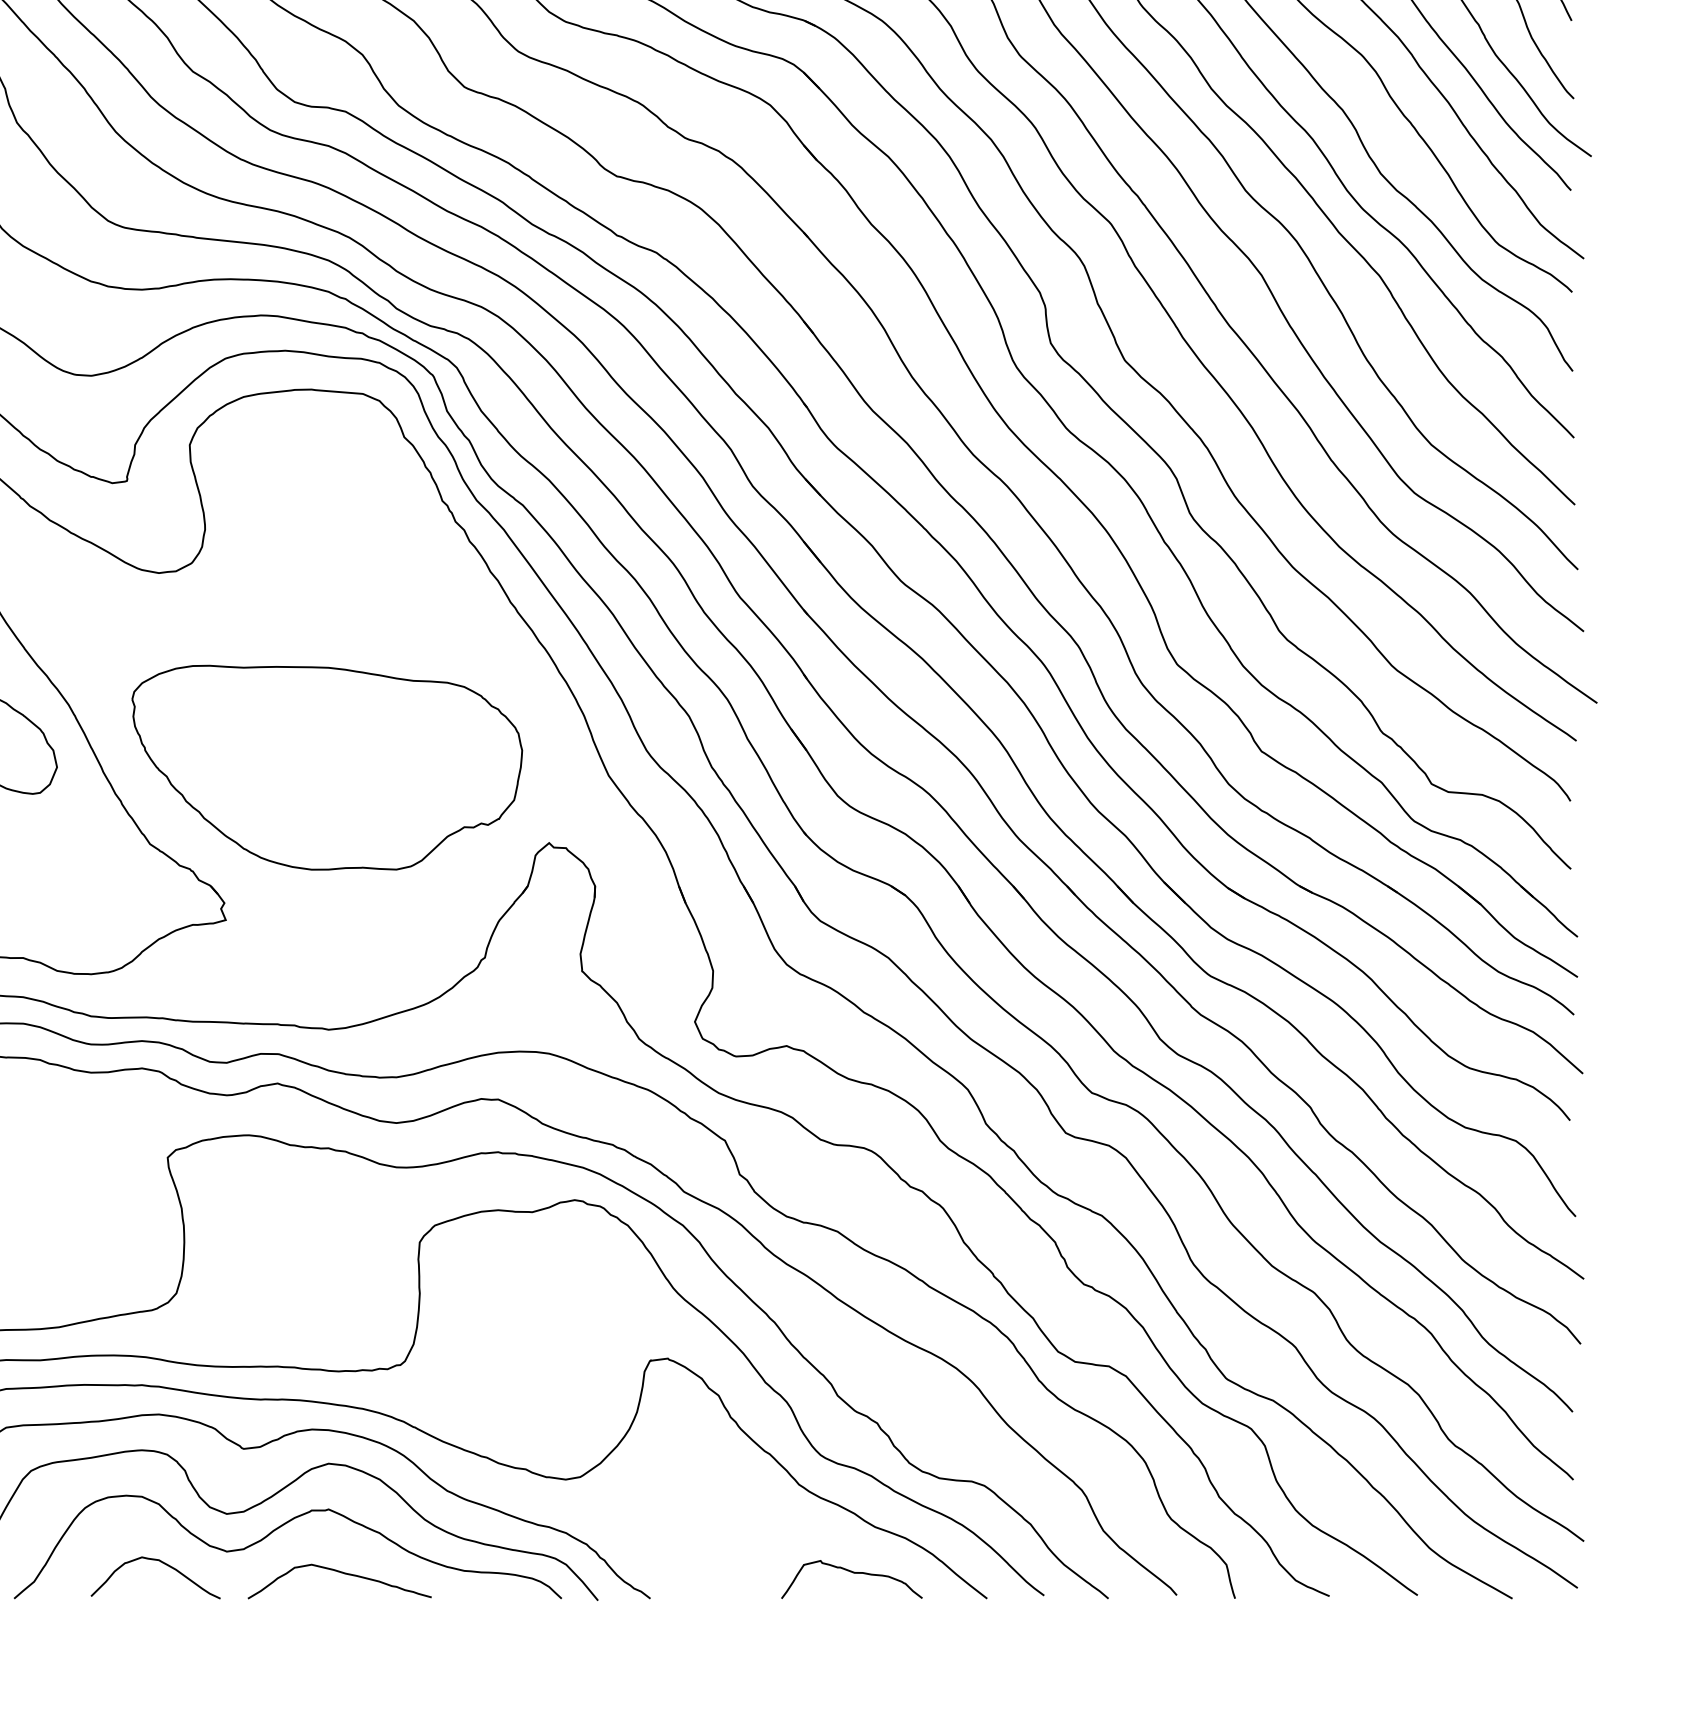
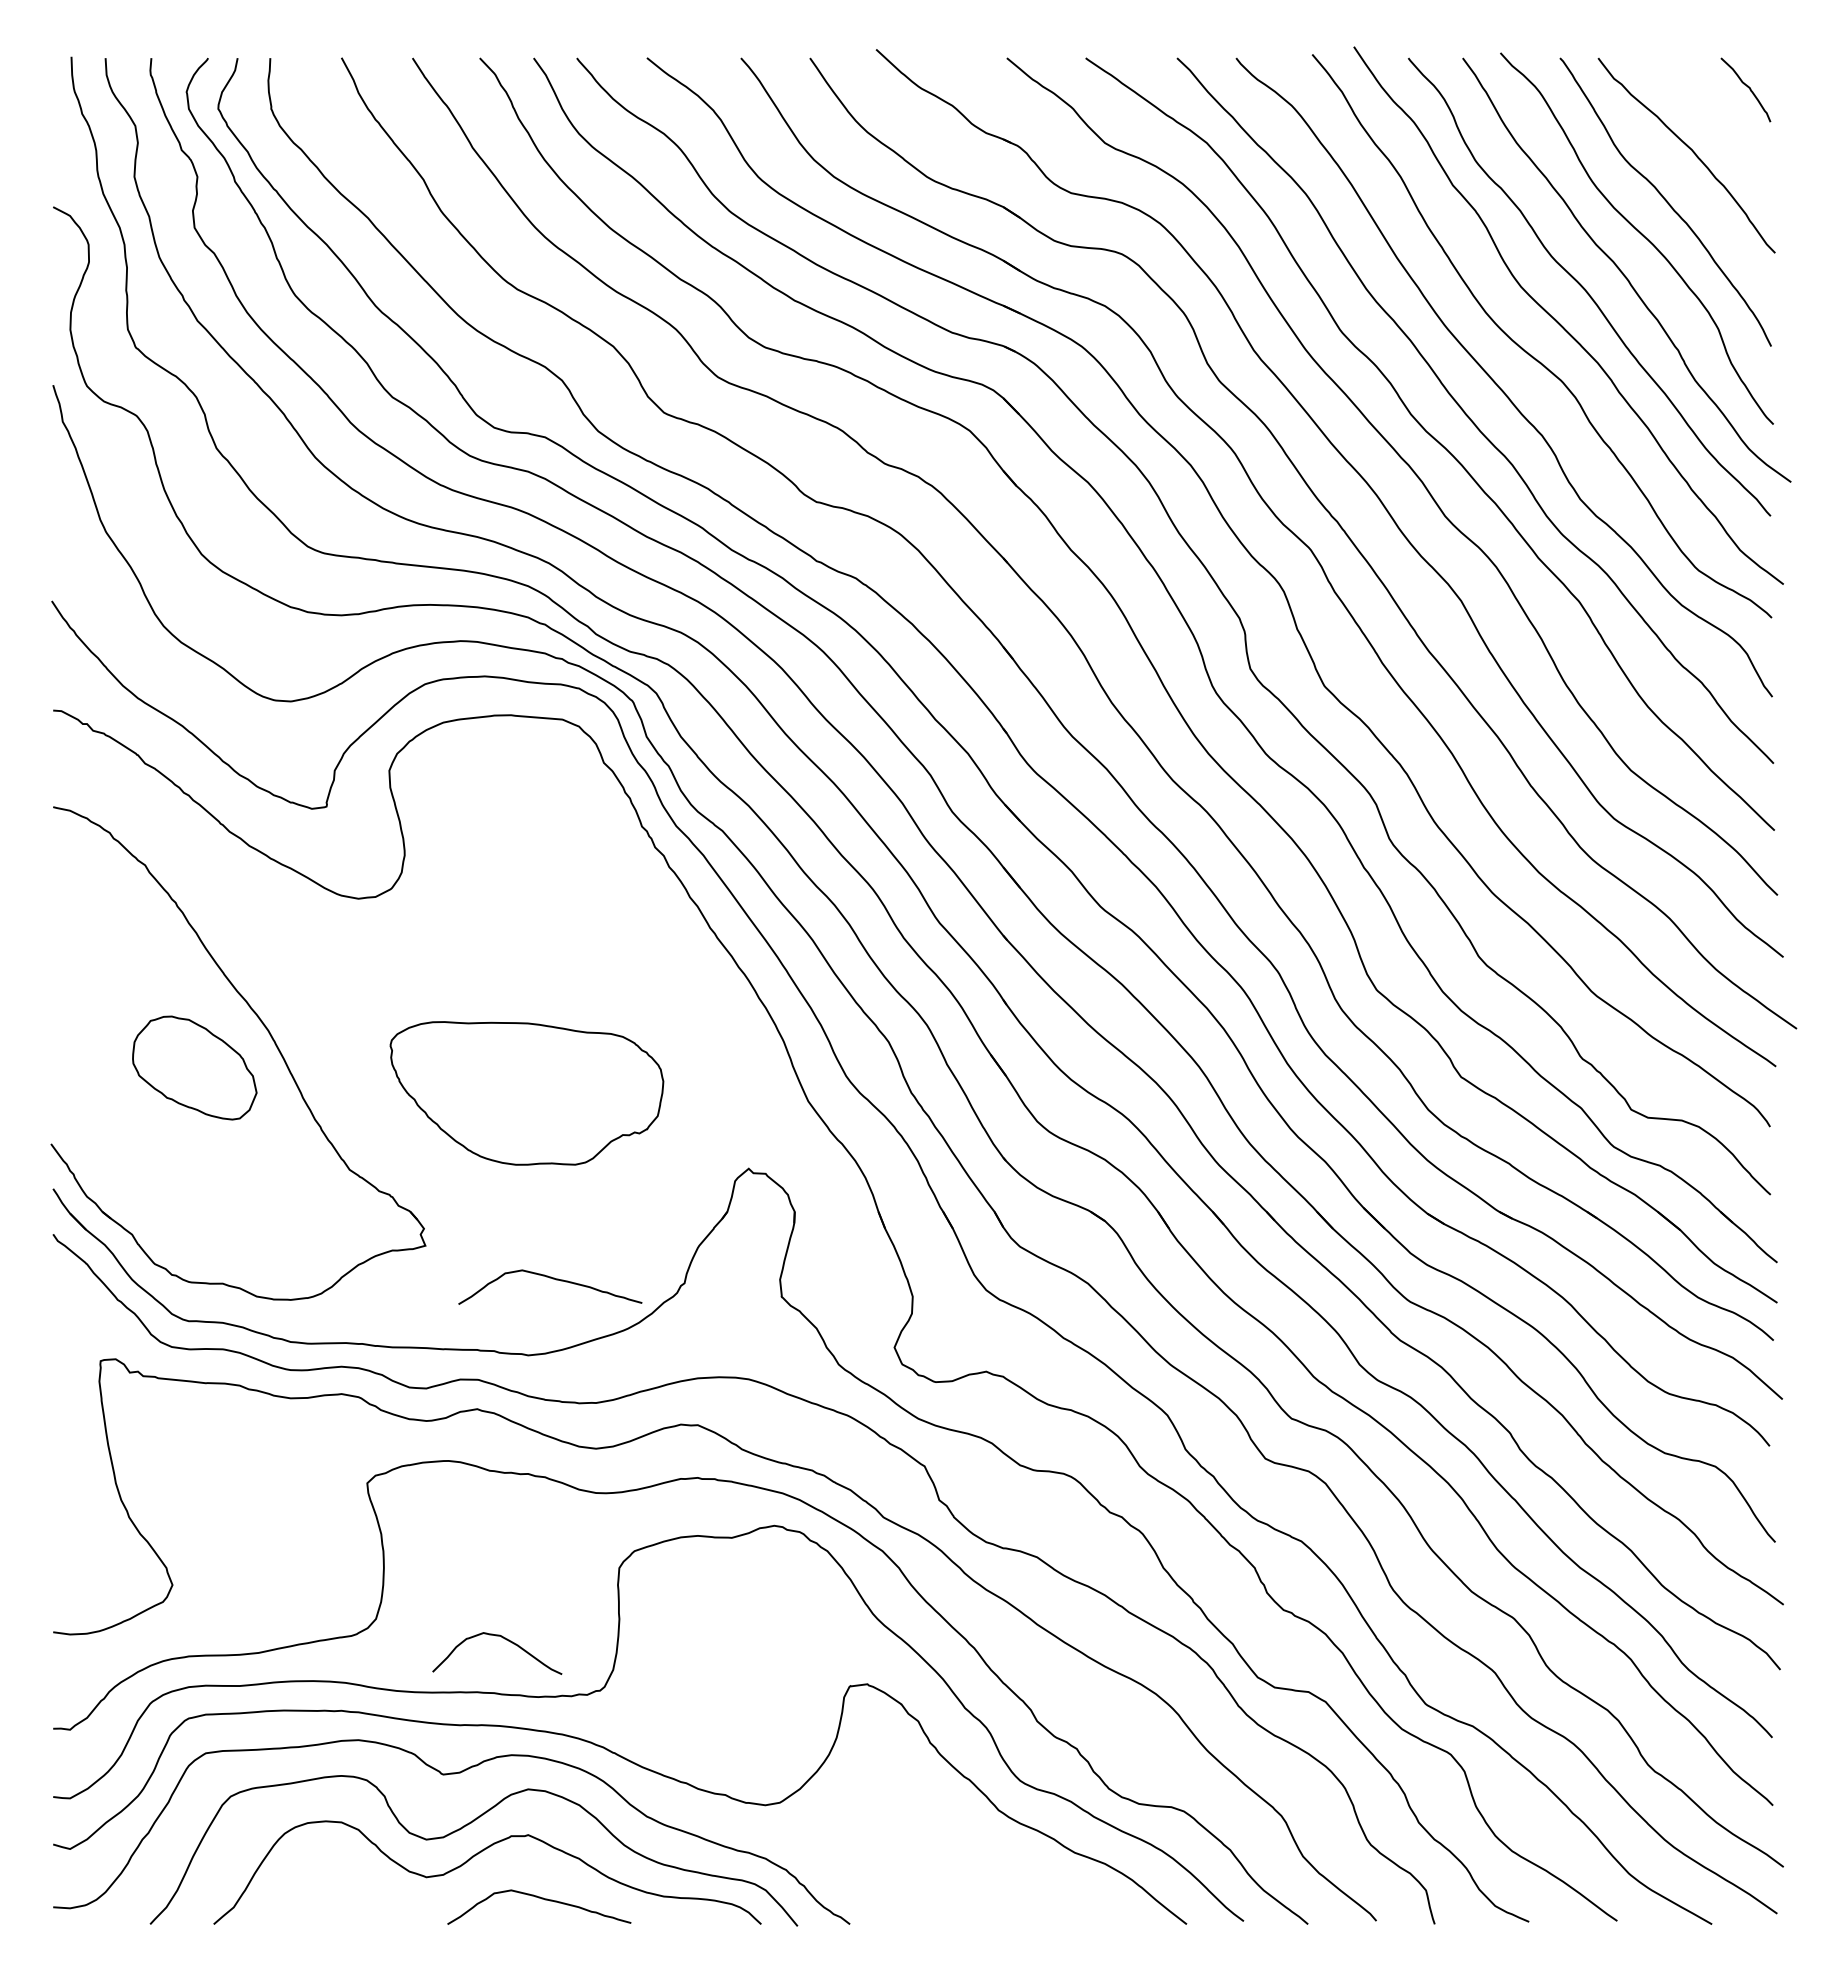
part: (326, 767) -> (526, 1093), size x0.7
curve: (352, 953) -> (552, 1279), added
curve: (162, 1563) -> (504, 1639), moved
curve: (853, 1573) -> (1053, 1899), removed

